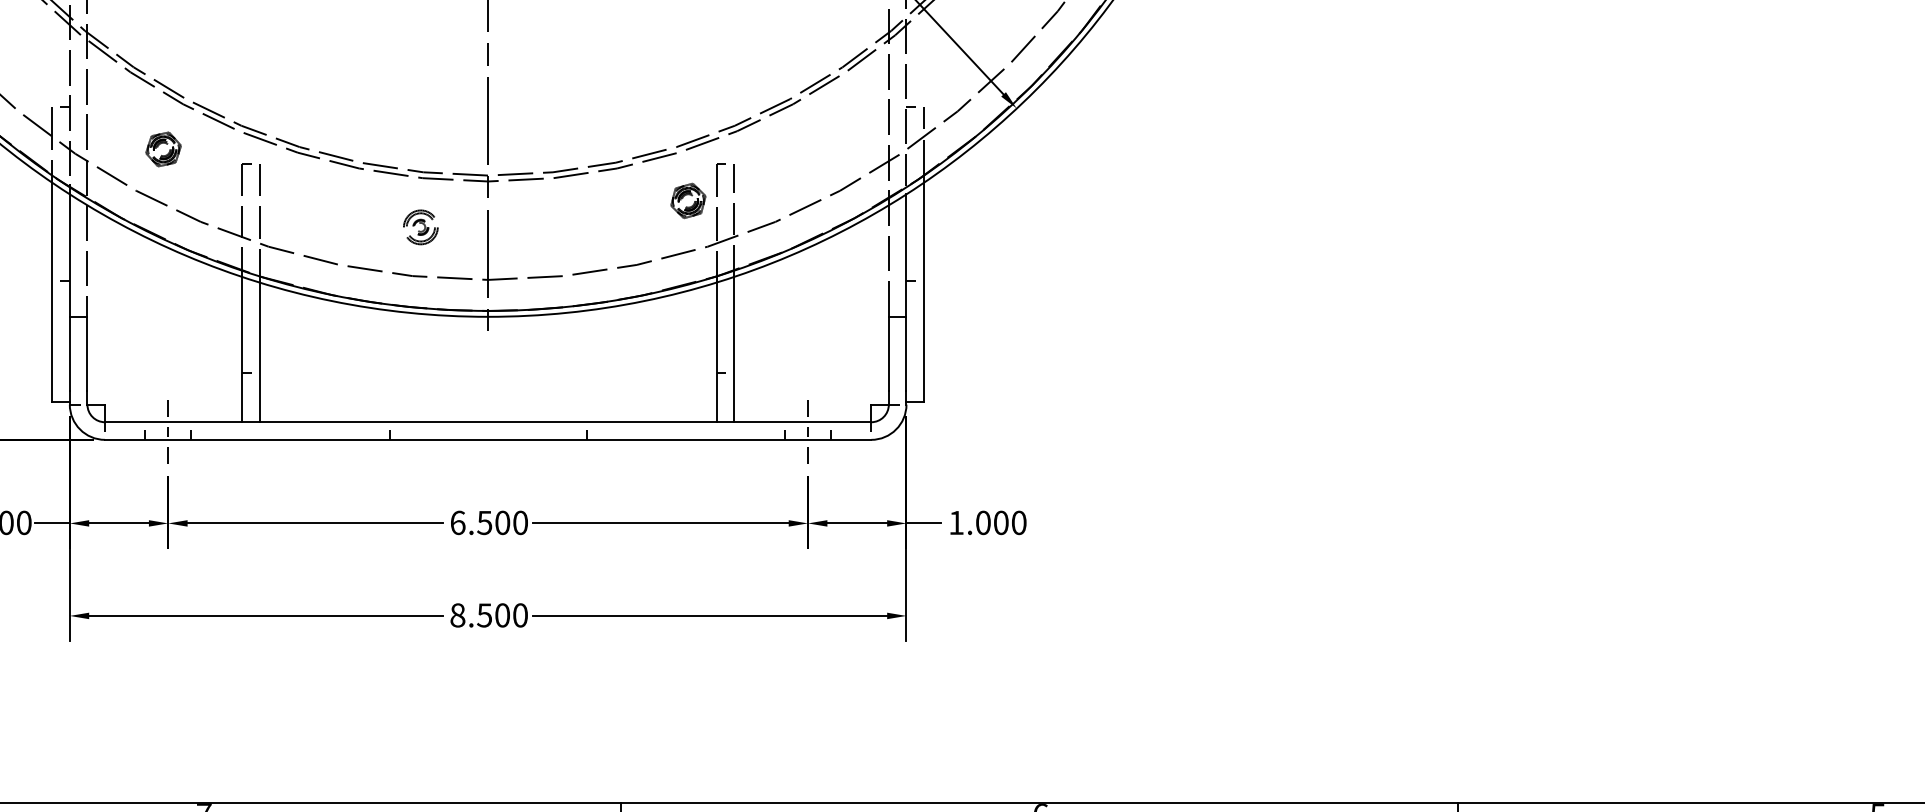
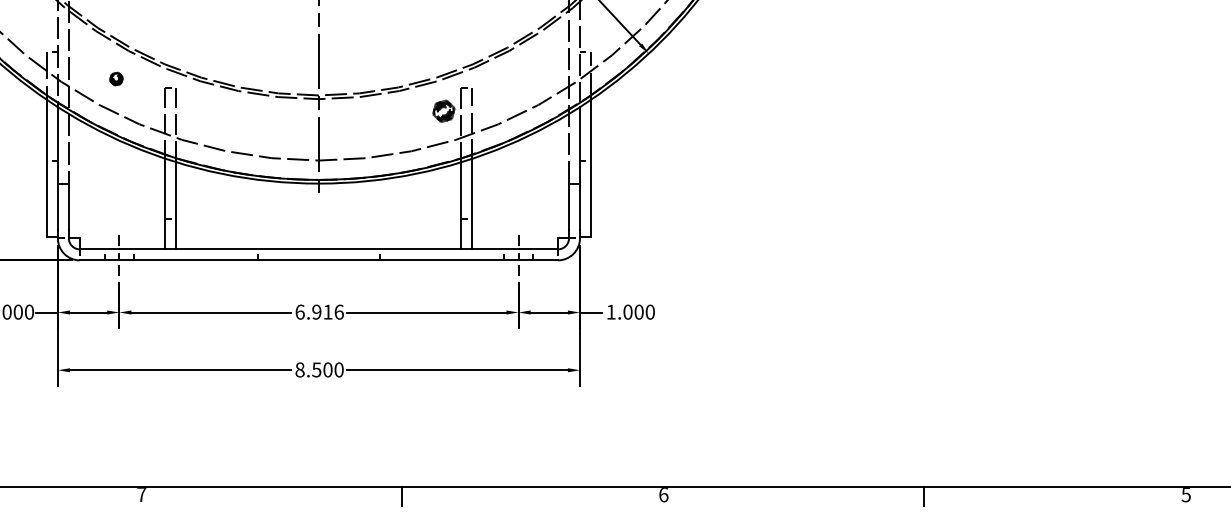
part: (163, 148) -> (116, 78), size x0.6
part: (420, 226) -> (276, 127), removed
text: (501, 521) -> (327, 311), 6.500 -> 6.916

